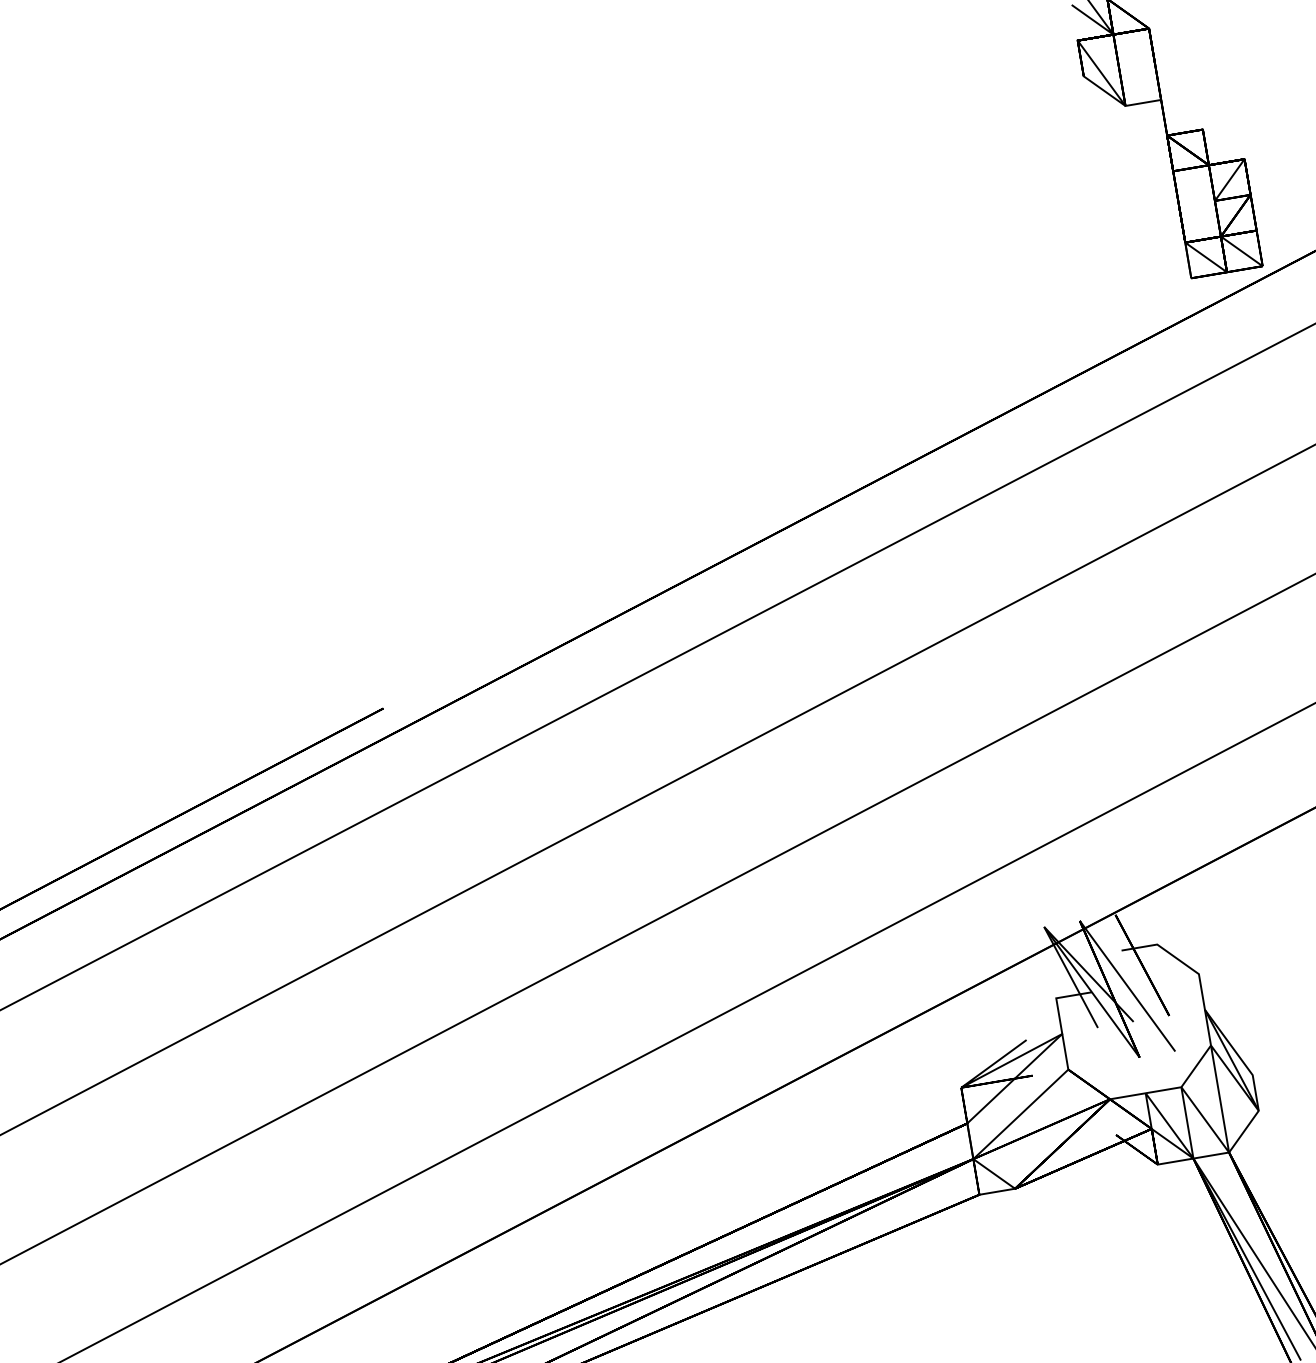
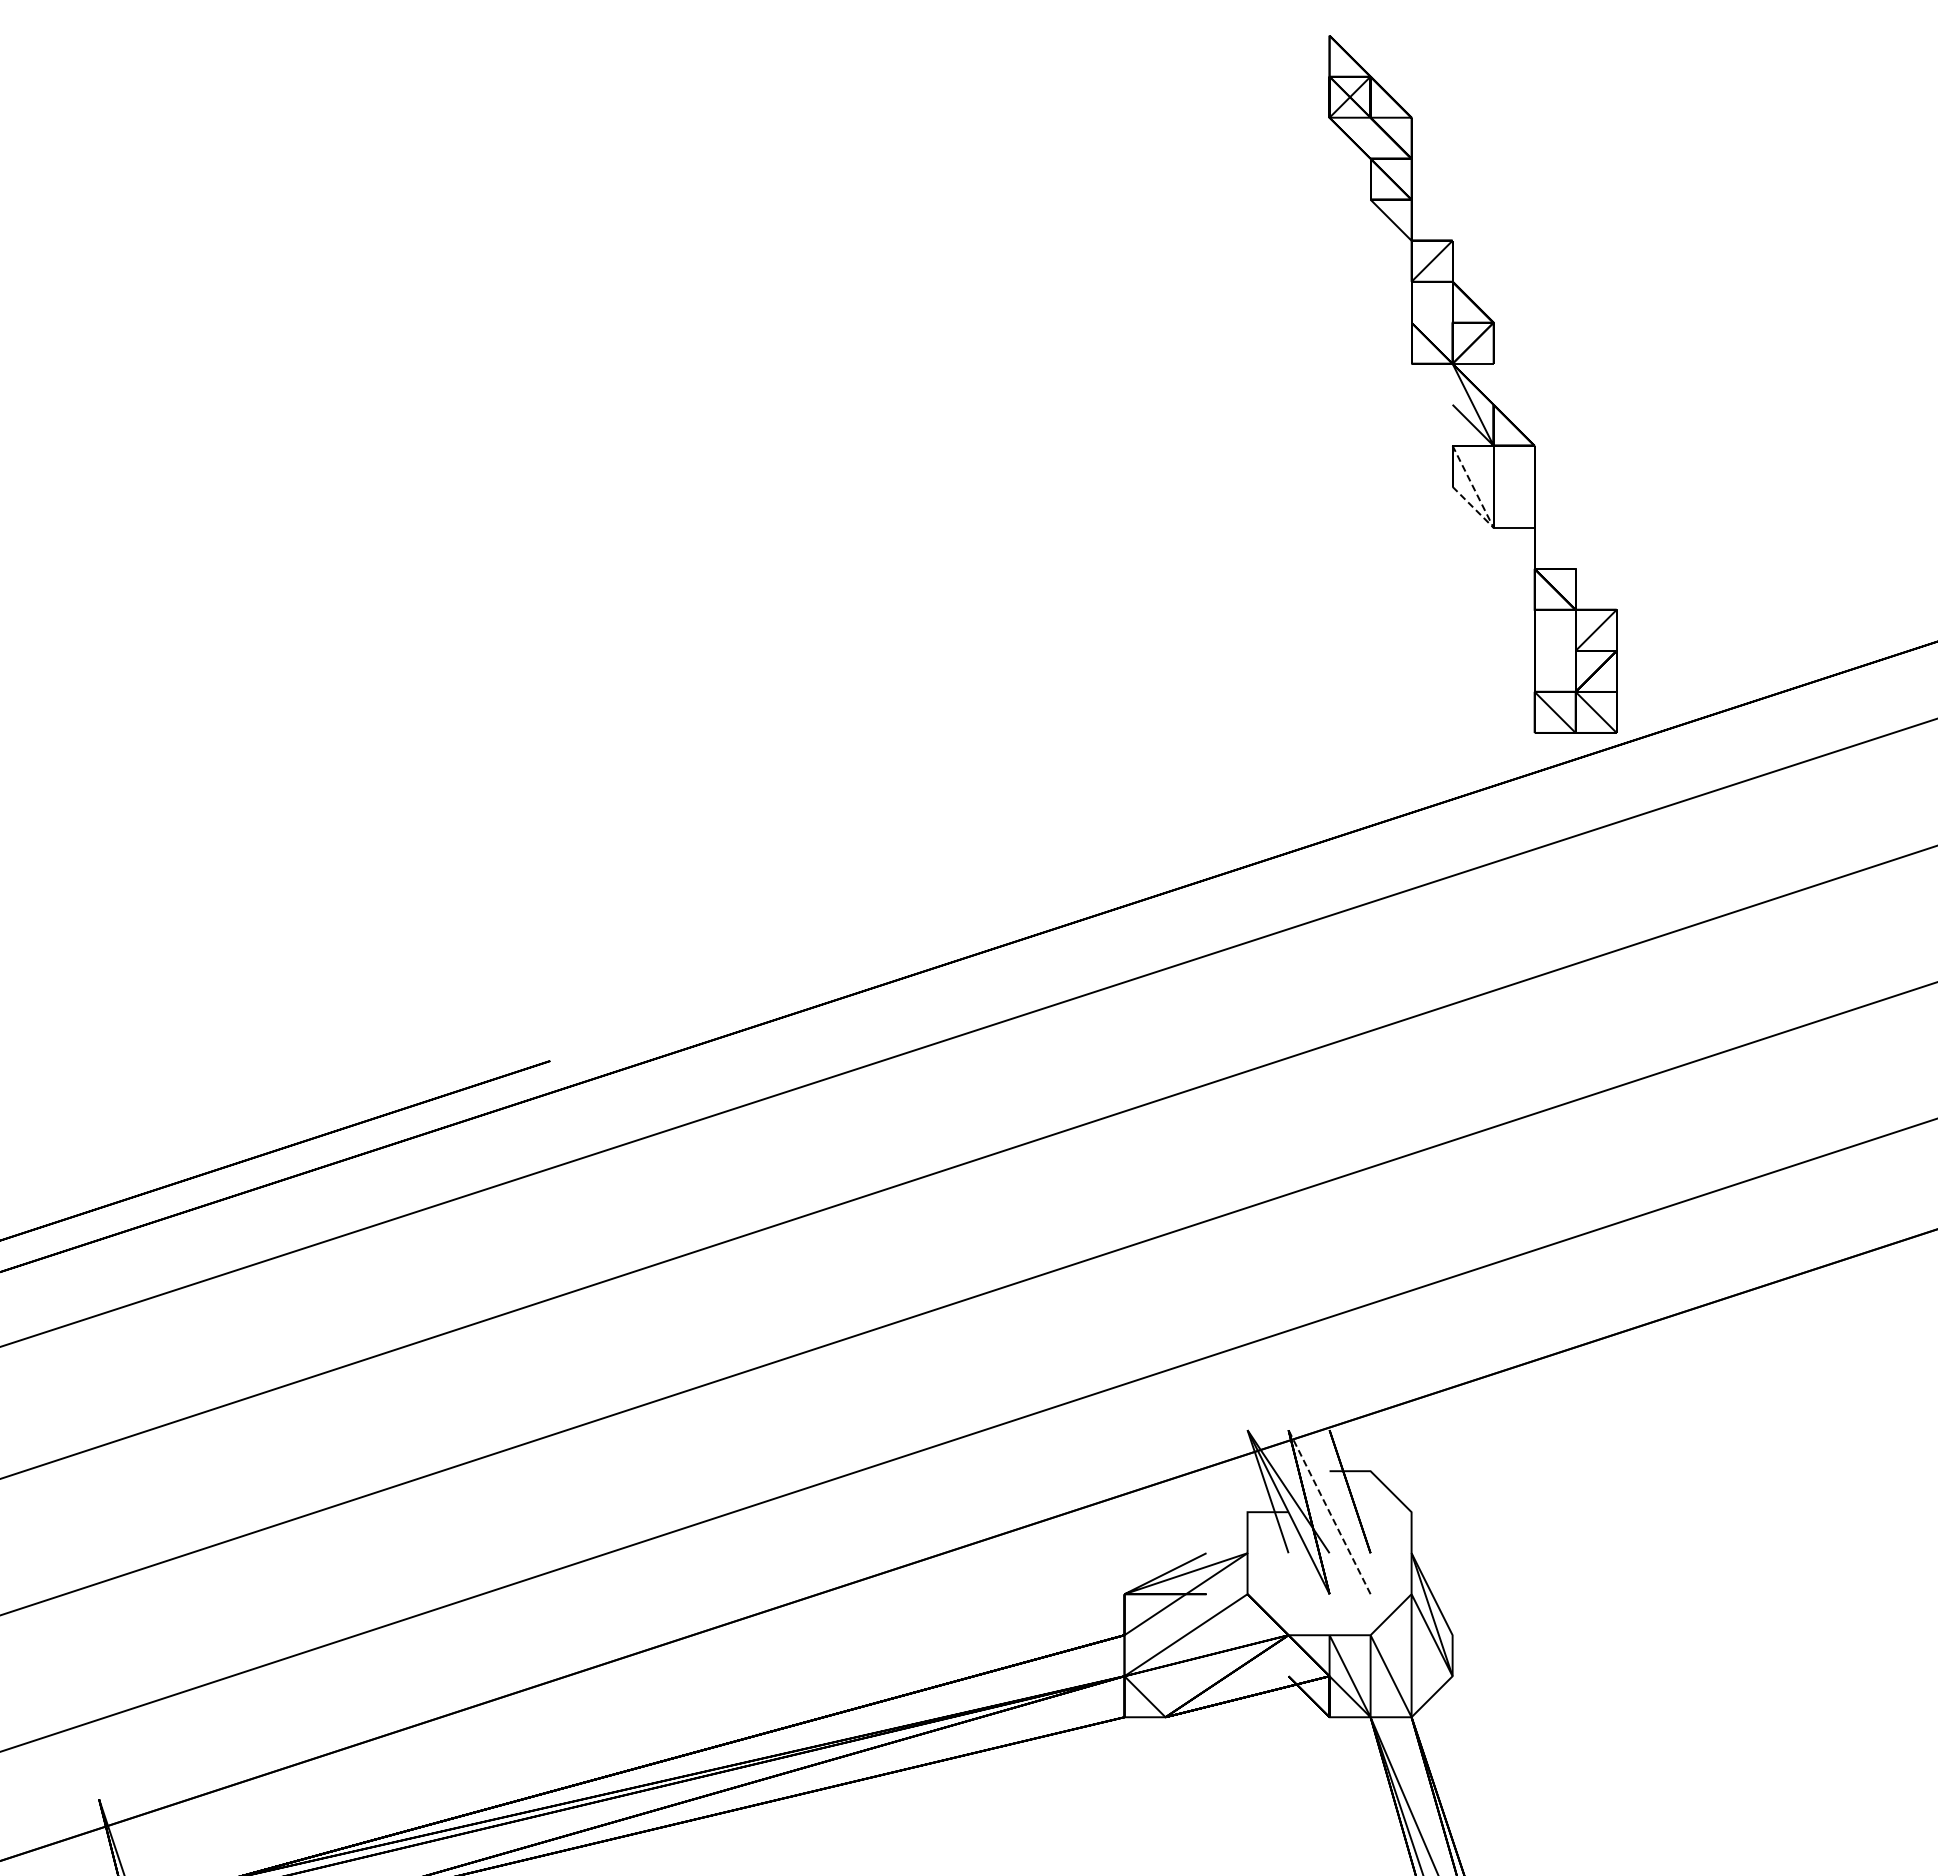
line: (1117, 93) -> (1486, 512), solid -> dashed
line: (1127, 986) -> (1329, 1512), solid -> dashed

